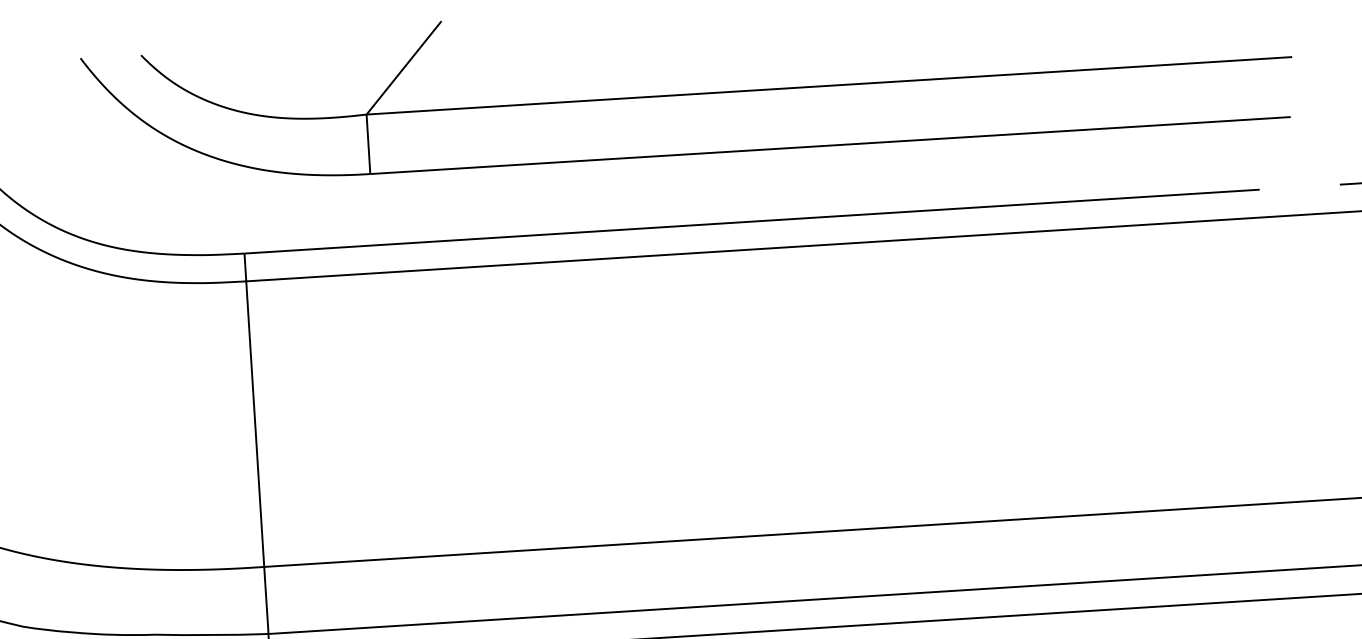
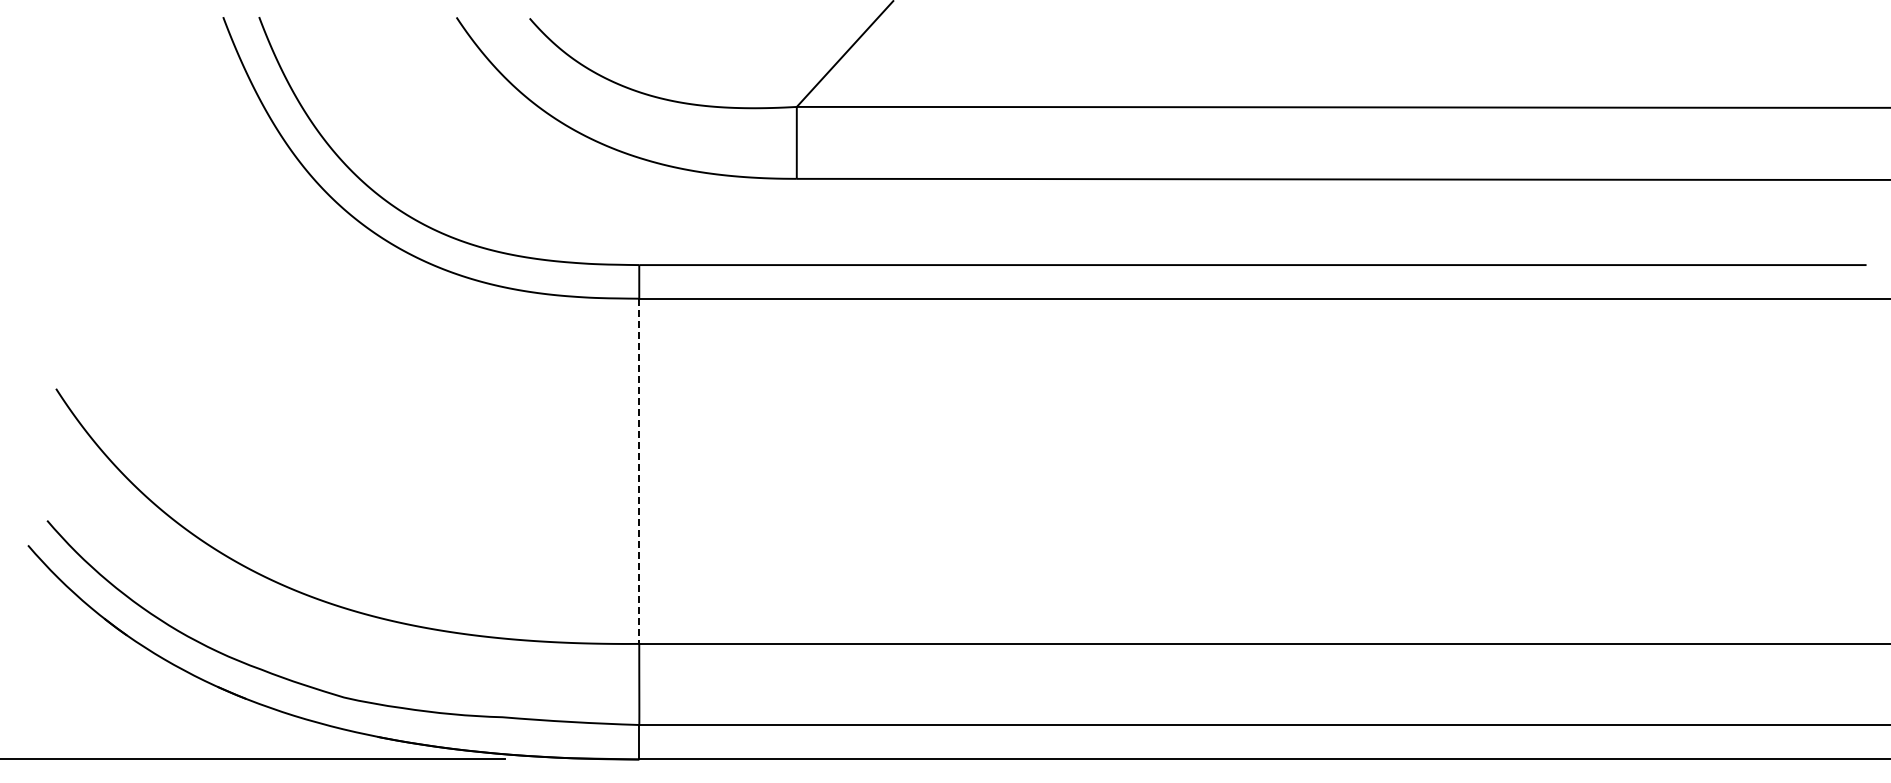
line: (255, 424) -> (639, 471), solid -> dashed

